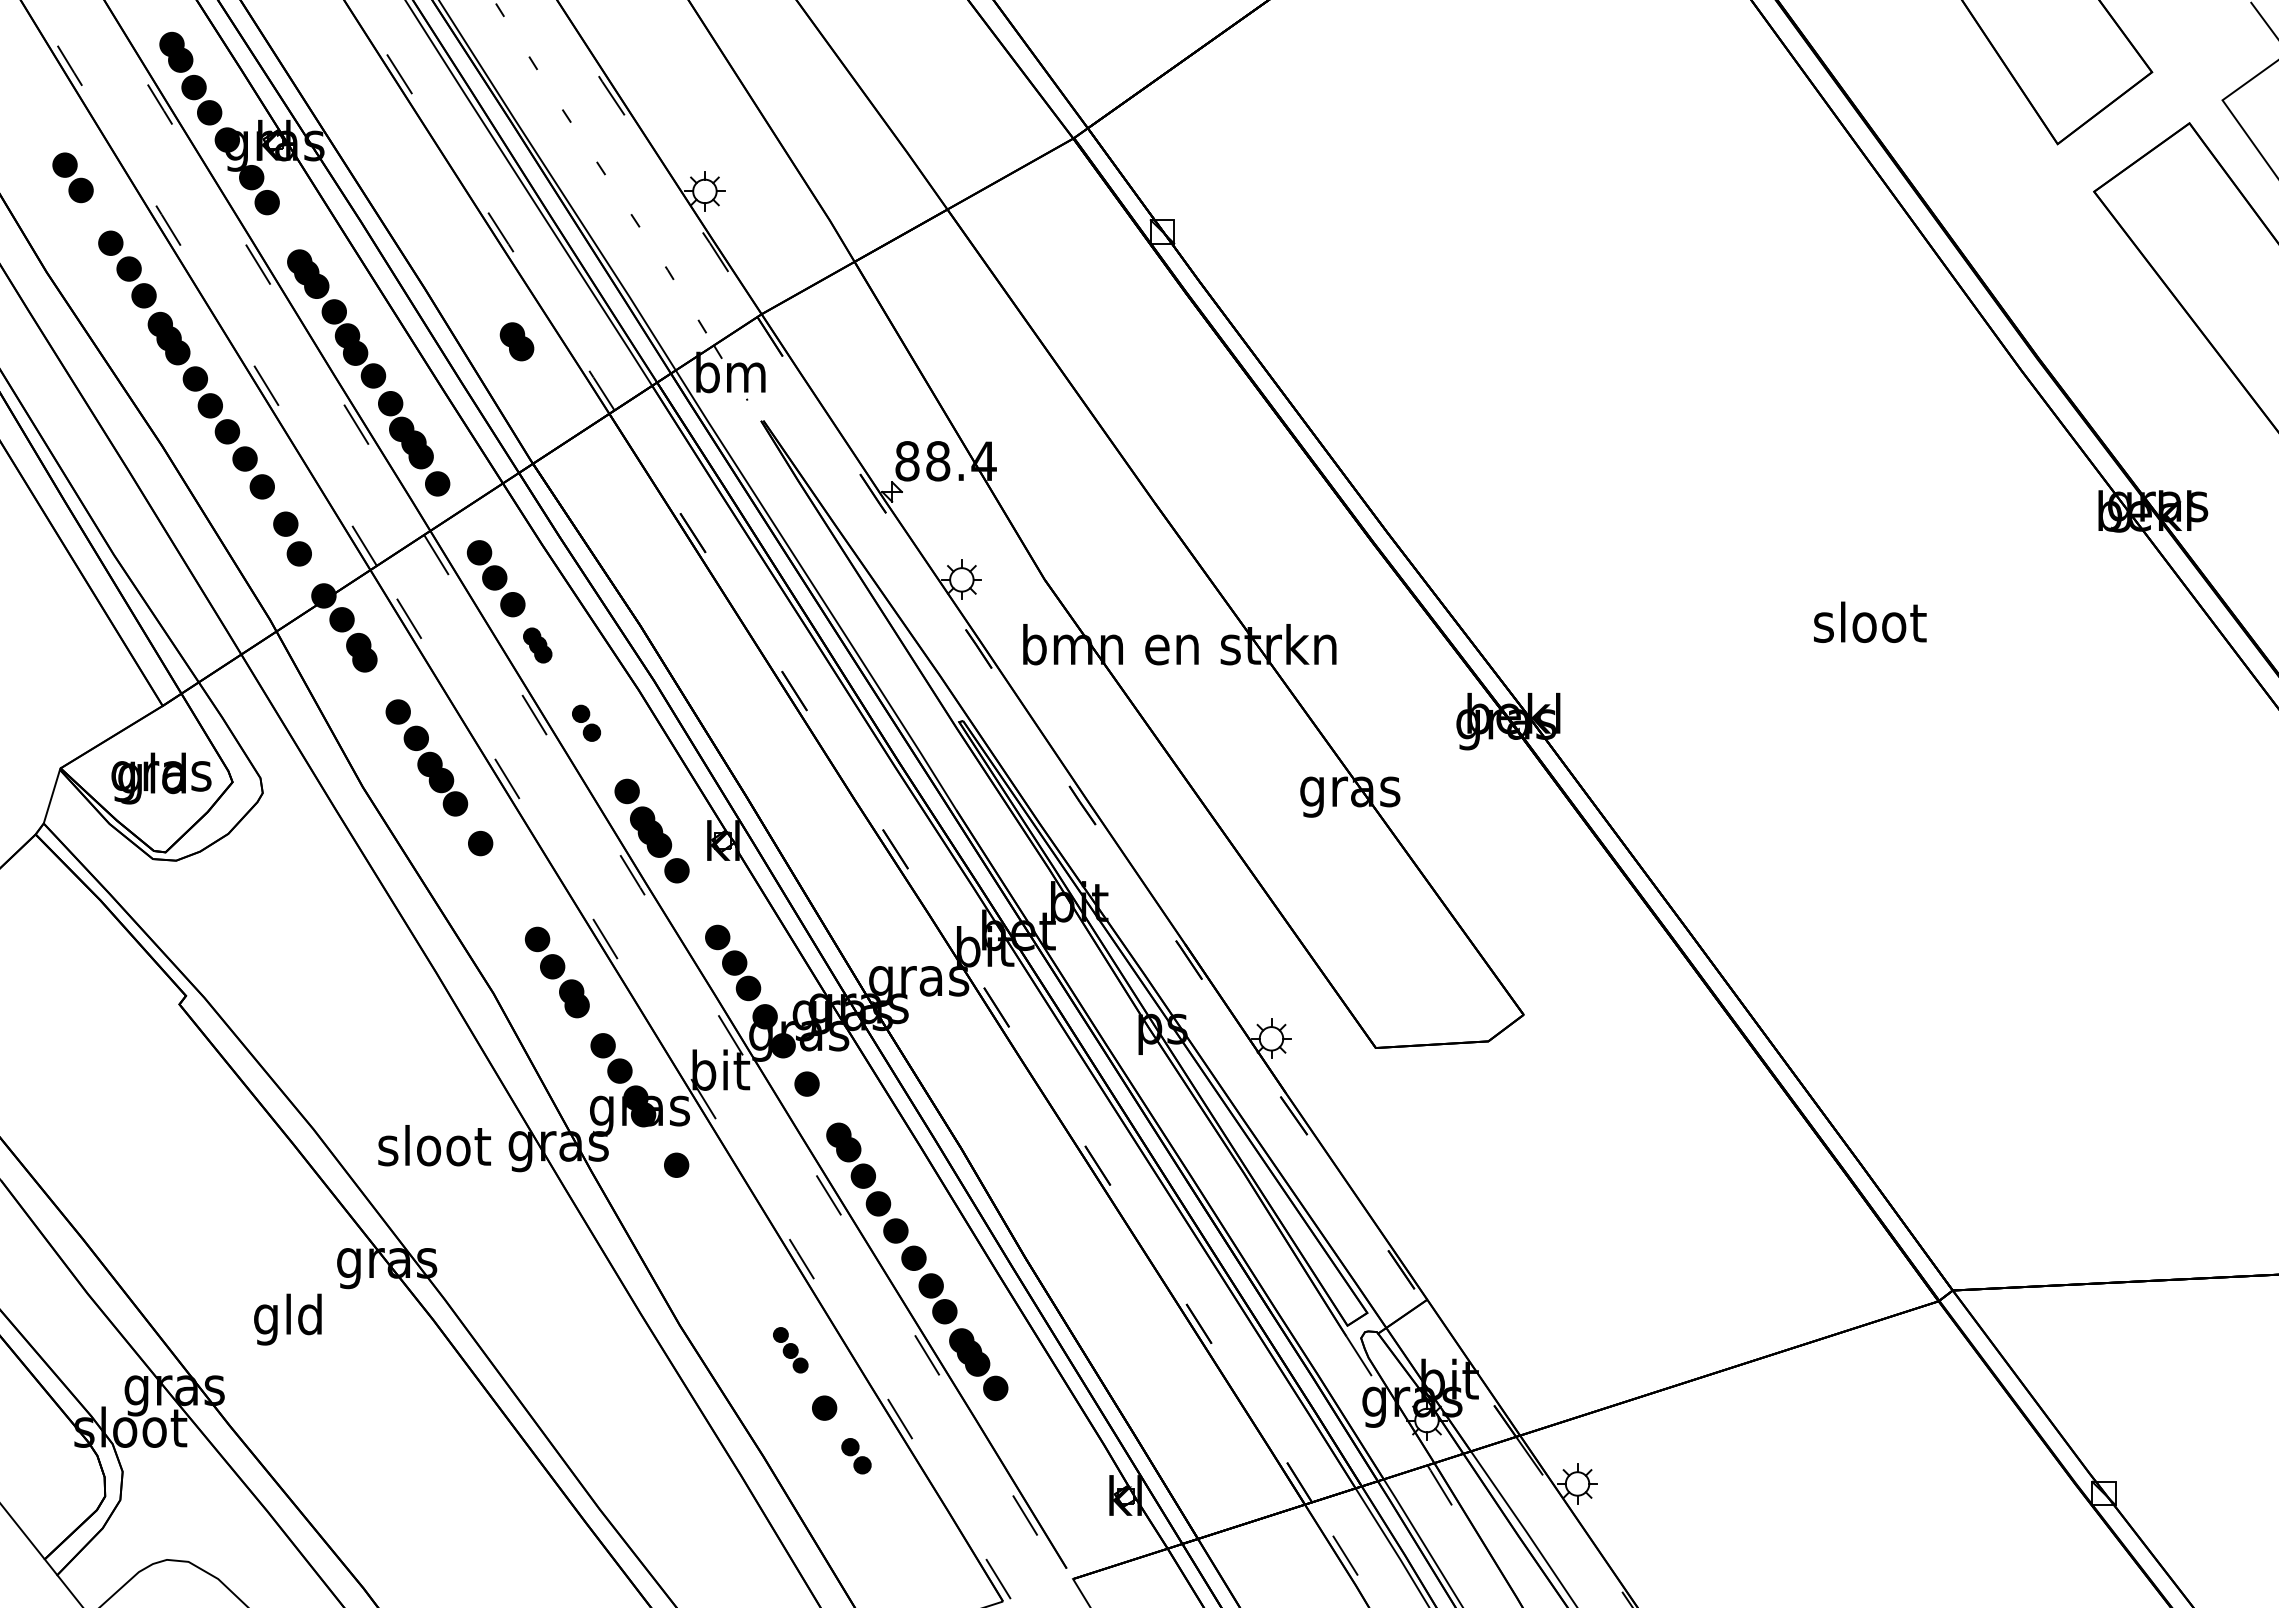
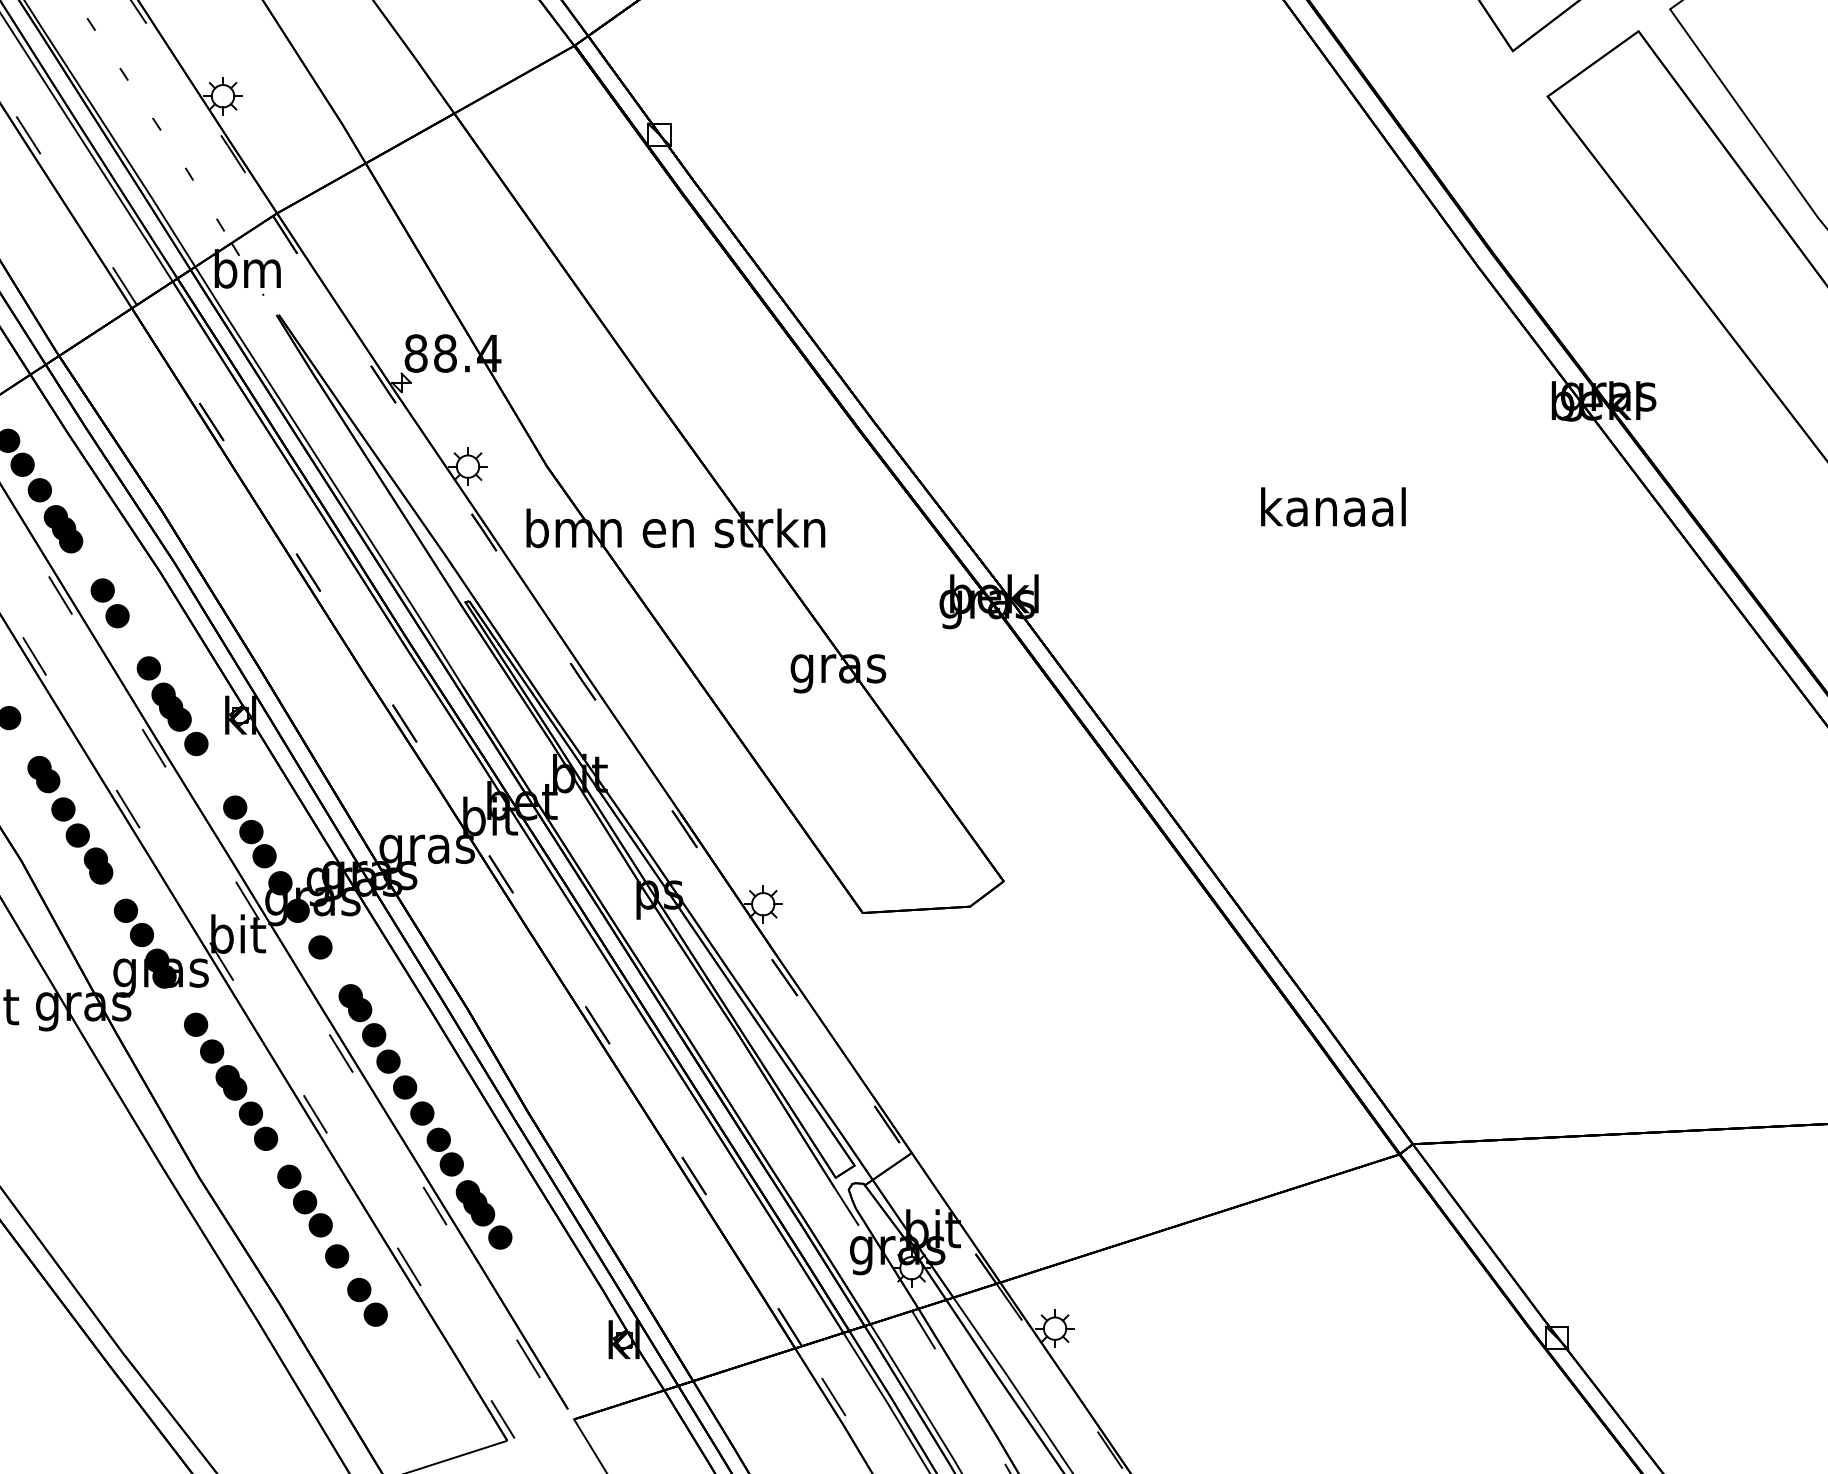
part: (516, 341) -> (43, 774), moved
text: (1869, 622) -> (1333, 507), sloot -> kanaal
part: (537, 645) -> (63, 529), size x1.43
part: (586, 723) -> (110, 603), size x1.43
part: (721, 1238) -> (238, 1094), added
part: (790, 1350) -> (304, 1201), size x1.67
part: (856, 1455) -> (367, 1301), size x1.43

